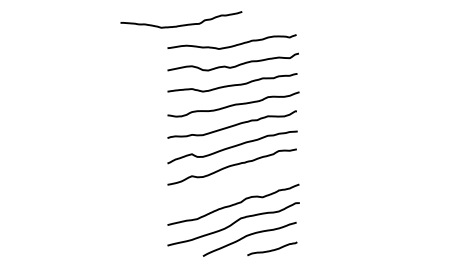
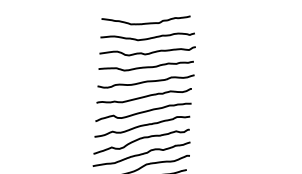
curve: (181, 24) -> (145, 22), moved
curve: (230, 184) -> (140, 139), added

